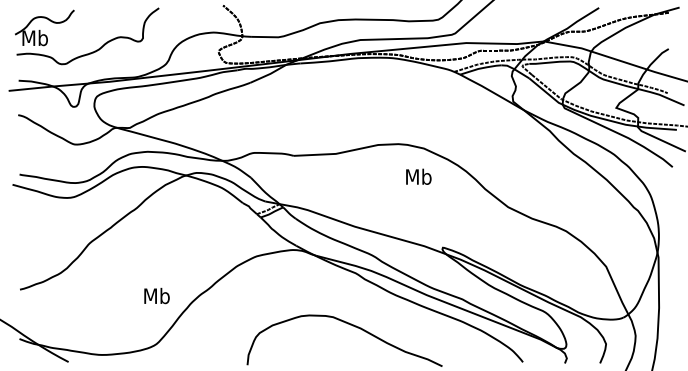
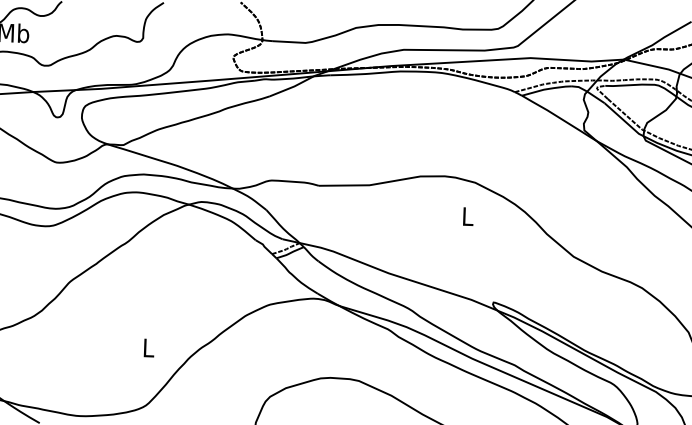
text: (418, 176) -> (467, 216), Mb -> L
text: (156, 295) -> (148, 347), Mb -> L

